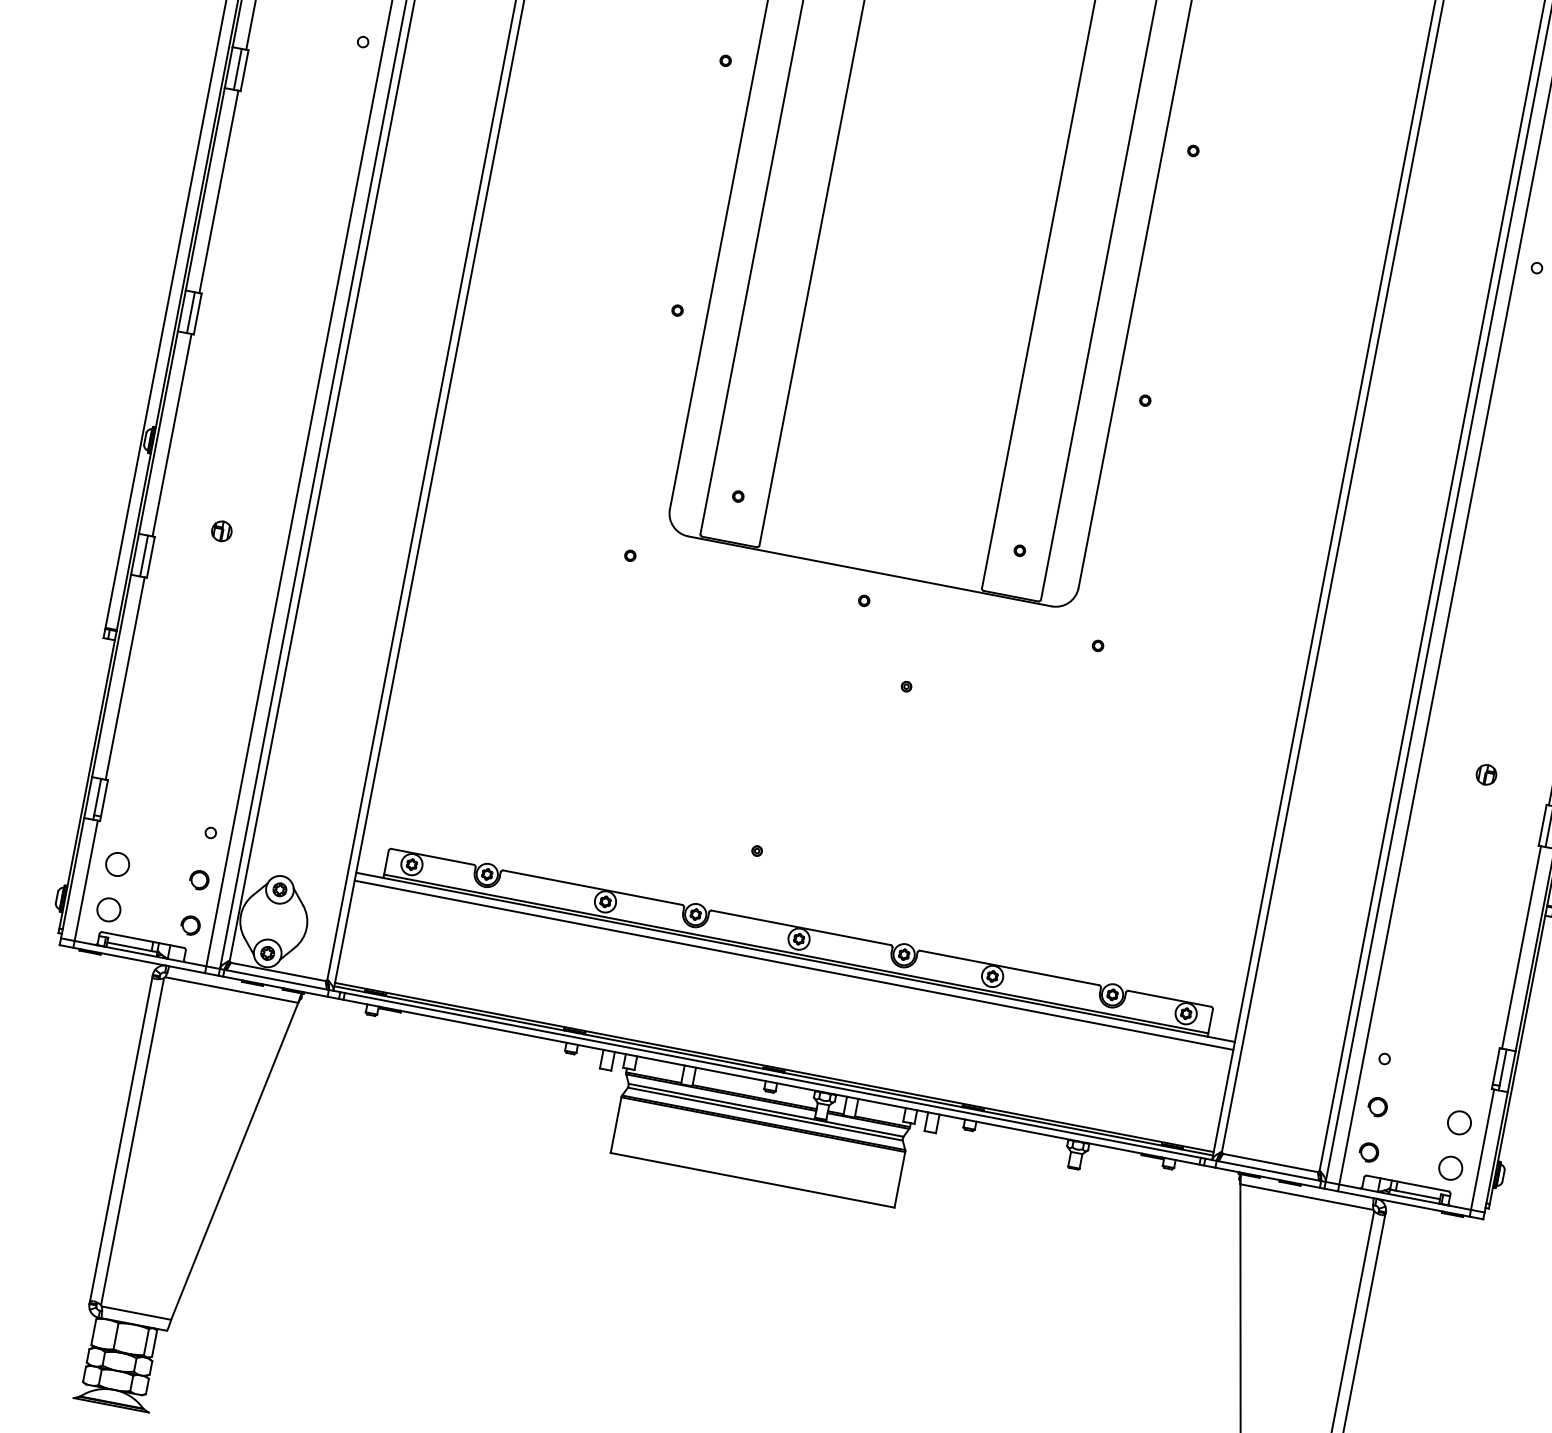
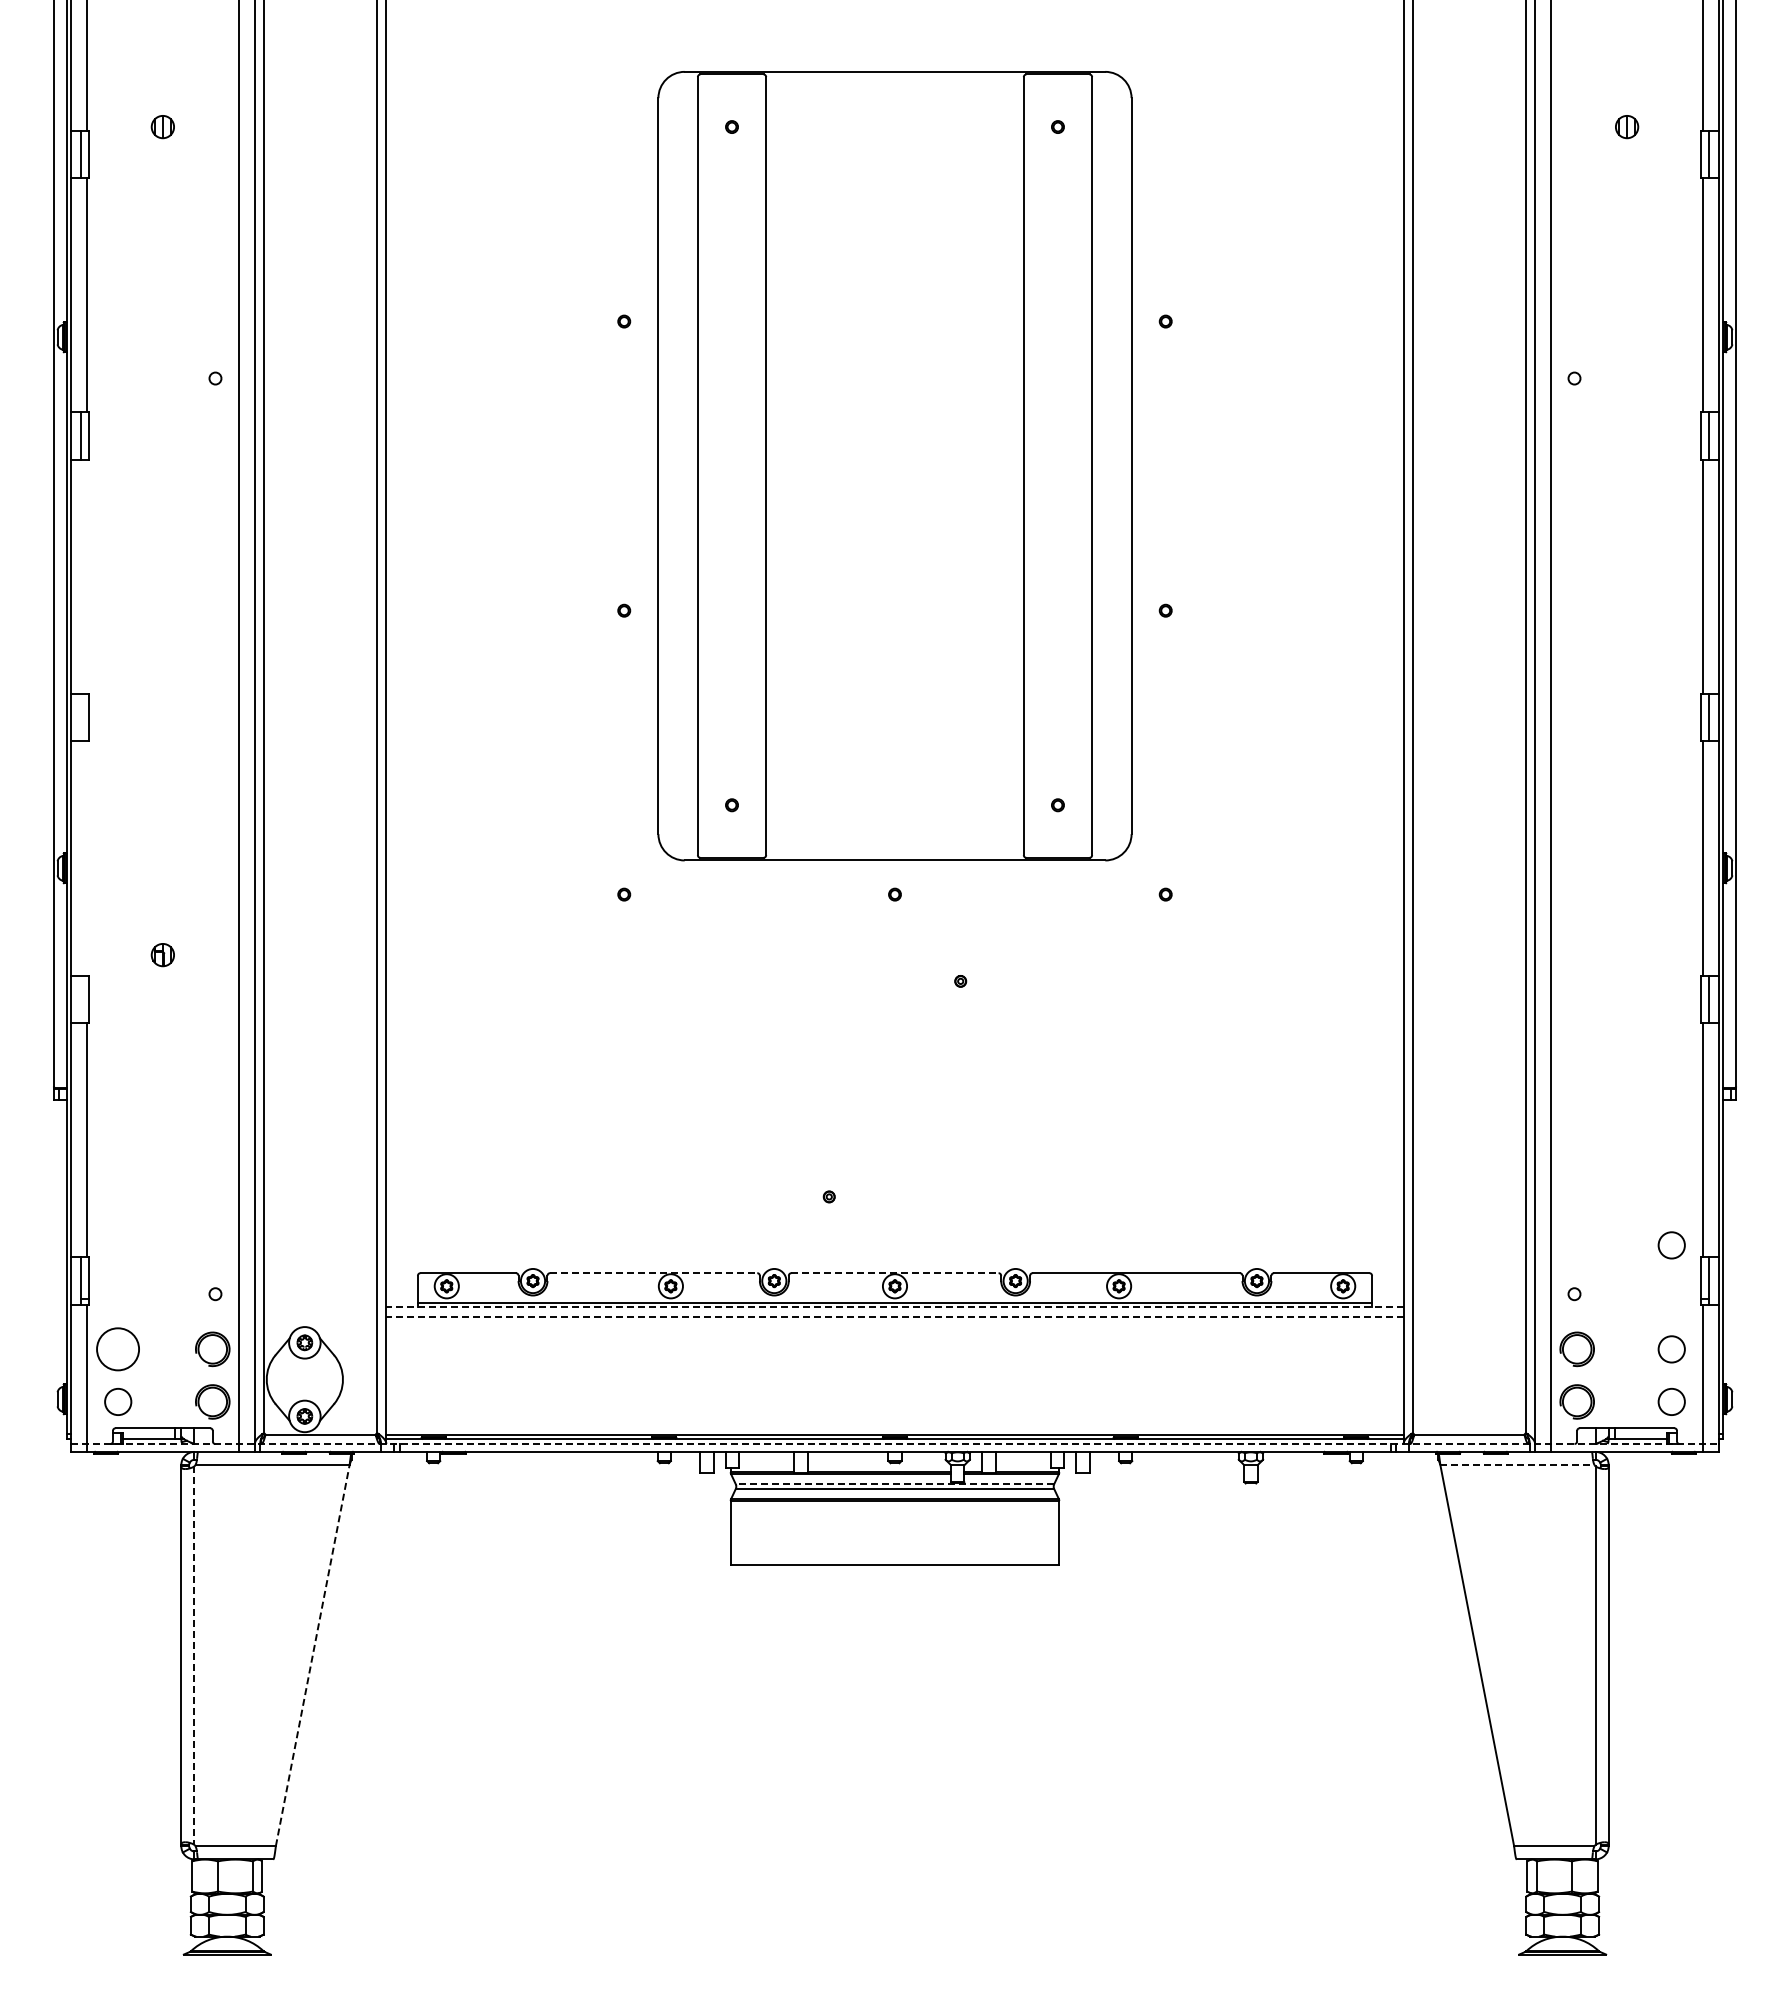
line: (218, 191) -> (86, 576), removed
line: (191, 312) -> (81, 717), removed
line: (171, 435) -> (86, 858), removed
line: (144, 556) -> (81, 999), removed
part: (1486, 775) -> (1627, 955), removed
circle: (117, 864) -> (118, 1349), size x1.6
part: (199, 880) -> (212, 1349), size x1.6
line: (592, 887) -> (653, 1273), solid -> dashed
part: (190, 925) -> (212, 1401), size x1.6
line: (801, 928) -> (895, 1273), solid -> dashed
line: (795, 957) -> (895, 1307), solid -> dashed
line: (794, 965) -> (895, 1316), solid -> dashed
circle: (1476, 1033) -> (1671, 1245), added
line: (773, 1075) -> (895, 1444), solid -> dashed
part: (1377, 1107) -> (1576, 1349), size x1.6
line: (765, 1110) -> (894, 1484), solid -> dashed
line: (132, 1142) -> (194, 1656), solid -> dashed
part: (1368, 1152) -> (1576, 1401), size x1.6
line: (234, 1161) -> (312, 1655), solid -> dashed
line: (1306, 1197) -> (1517, 1465), solid -> dashed

